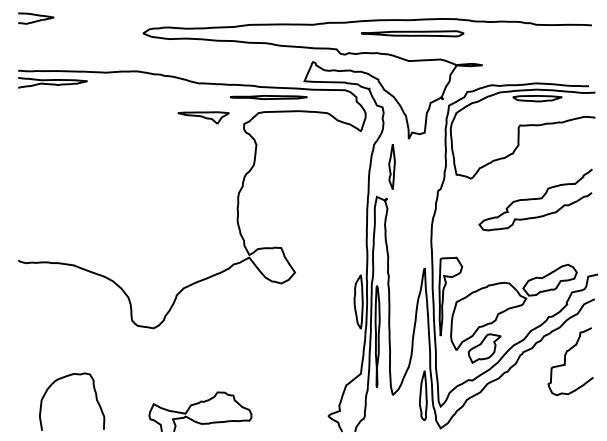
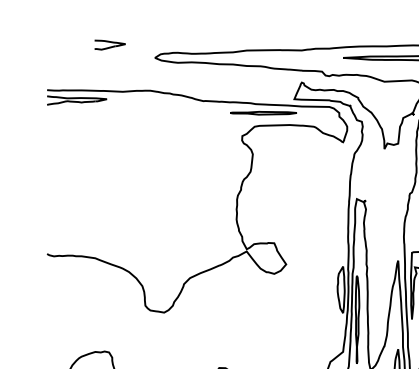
part: (36, 18) -> (110, 45), moved
part: (203, 117) -> (207, 130), removed
part: (391, 166) -> (369, 172), removed

